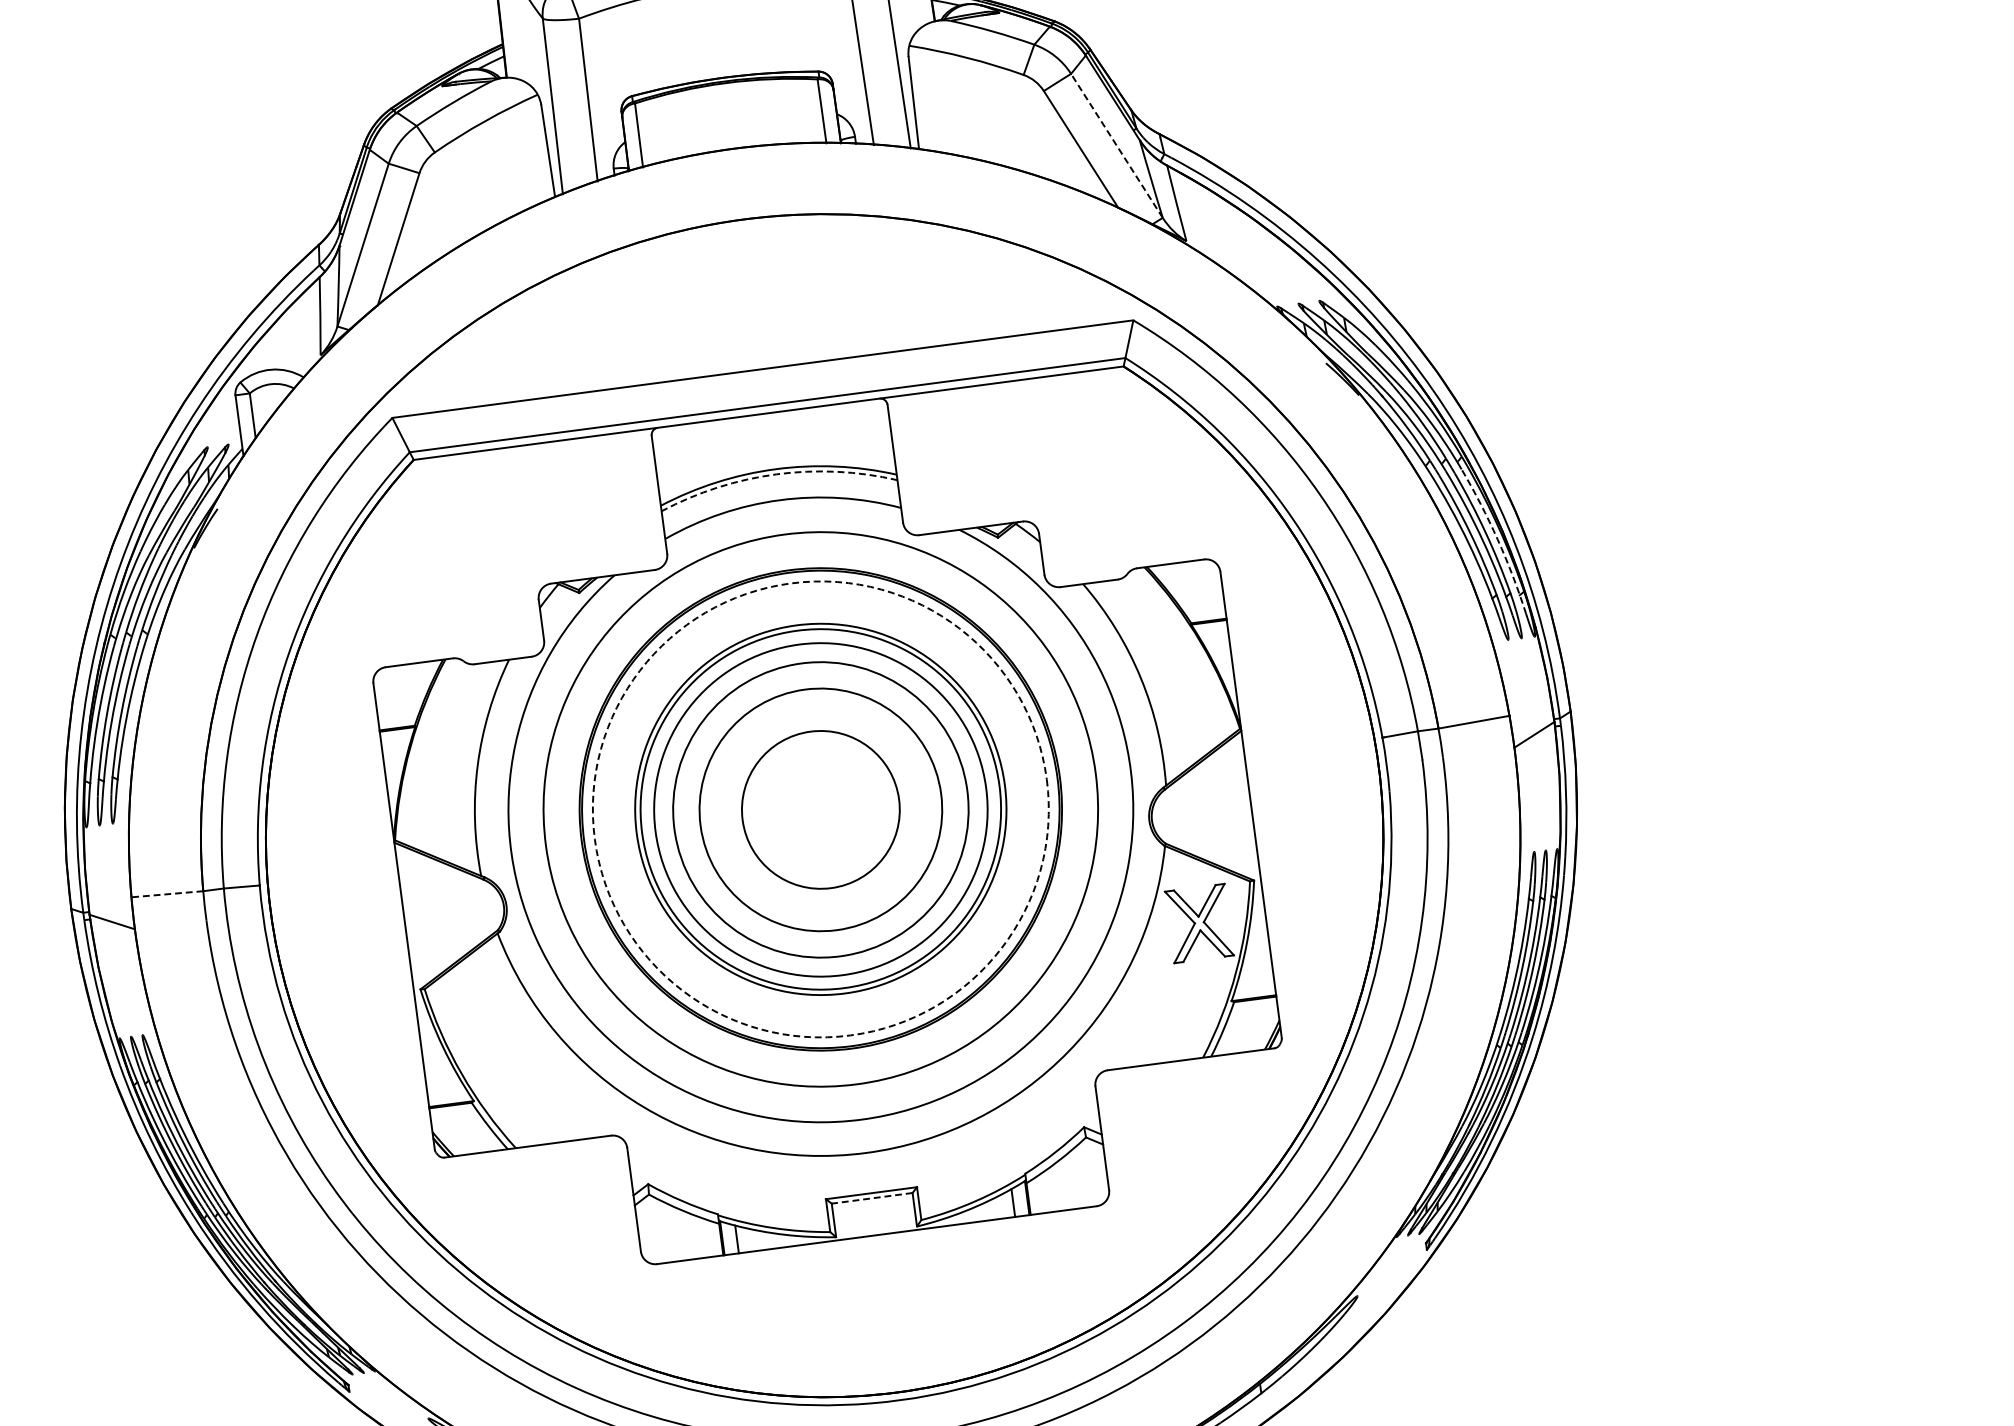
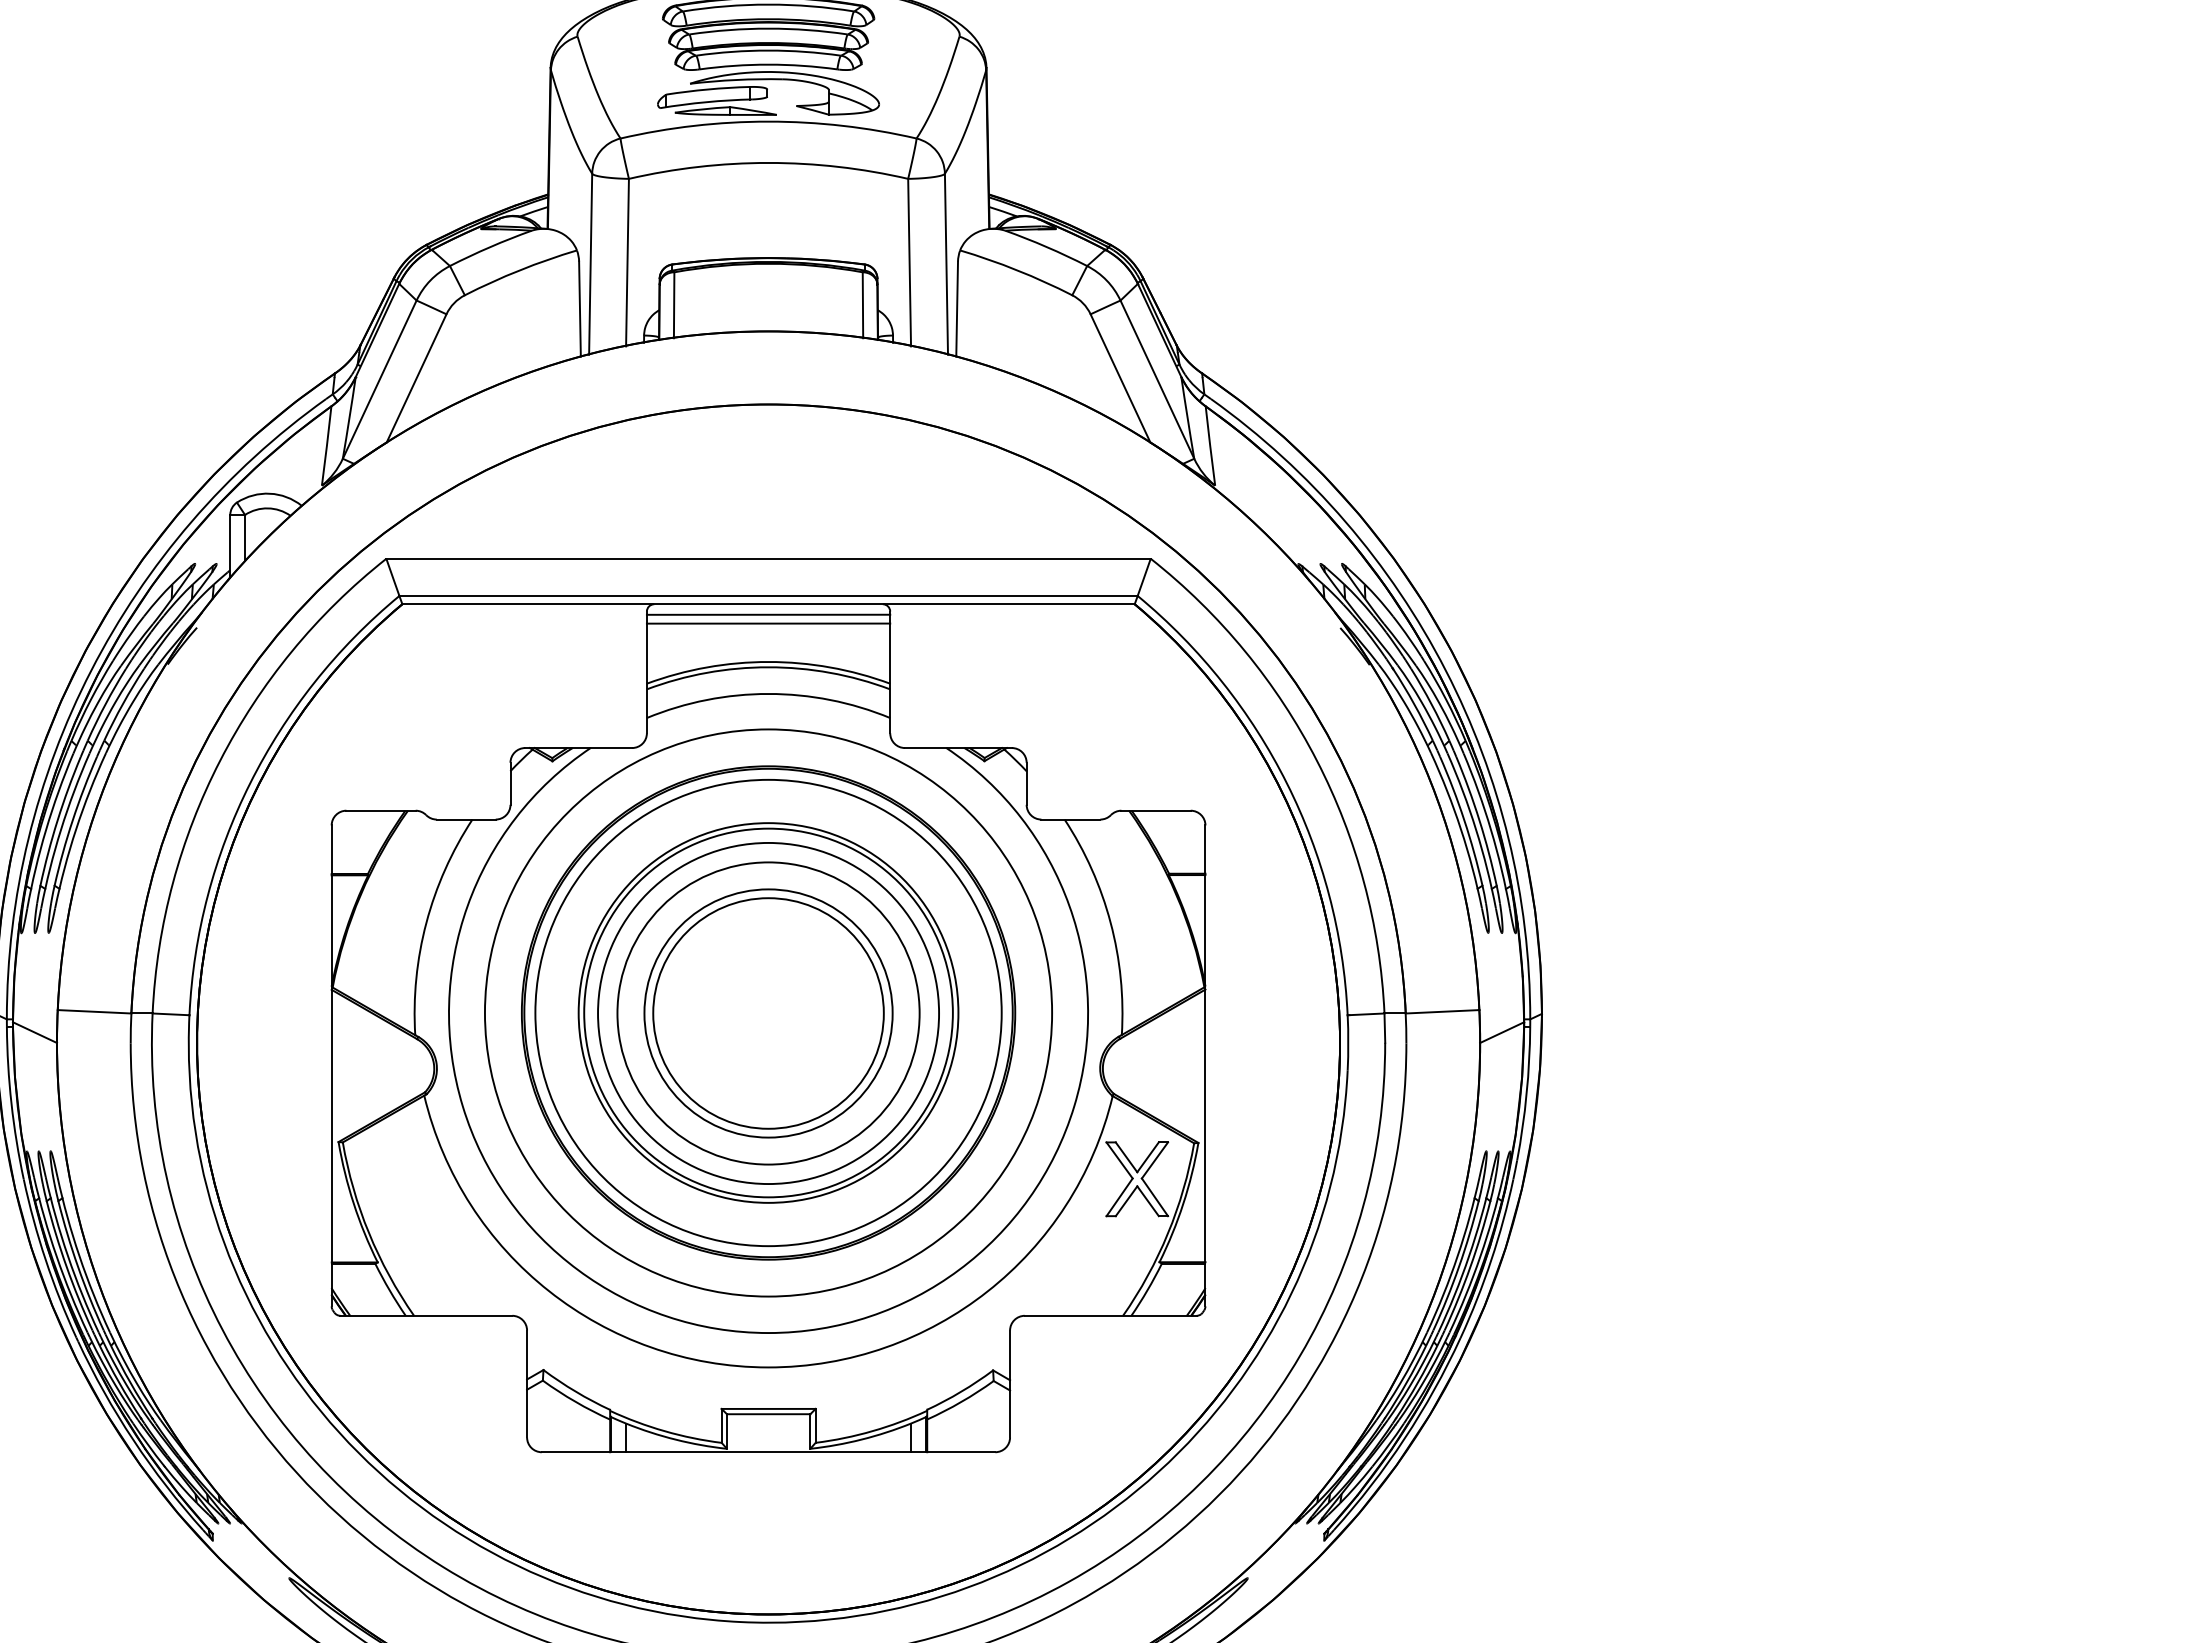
line: (1117, 145) -> (1157, 379), dashed -> solid
line: (769, 423) -> (768, 614), added
line: (771, 431) -> (768, 623), added
arc: (776, 474) -> (768, 667), dashed -> solid
arc: (1498, 540) -> (1491, 830), dashed -> solid
circle: (820, 808) -> (768, 1012), dashed -> solid
circle: (820, 809) -> (768, 1013), size x1.43
line: (167, 893) -> (94, 1011), dashed -> solid
line: (872, 1198) -> (768, 1414), dashed -> solid

